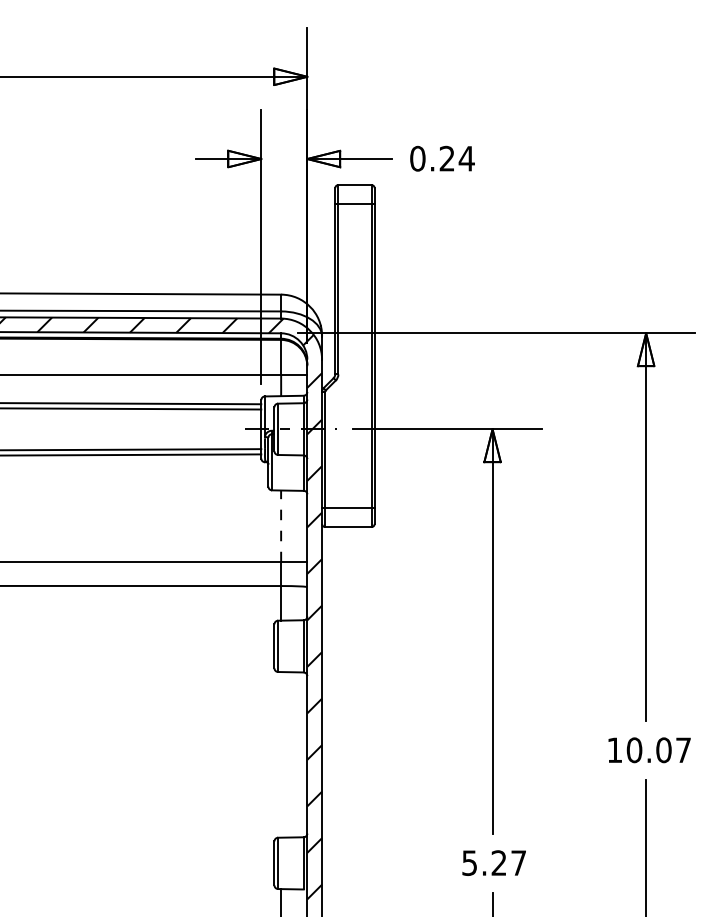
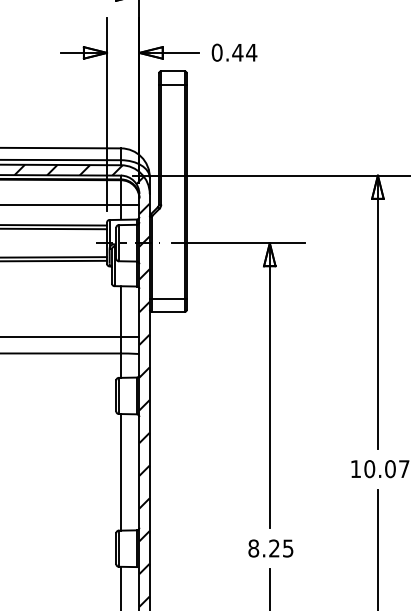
text: (447, 158) -> (238, 52), 0.24 -> 0.44
line: (281, 526) -> (121, 311), dashed -> solid
line: (281, 754) -> (121, 472), added
text: (493, 862) -> (270, 548), 5.27 -> 8.25

